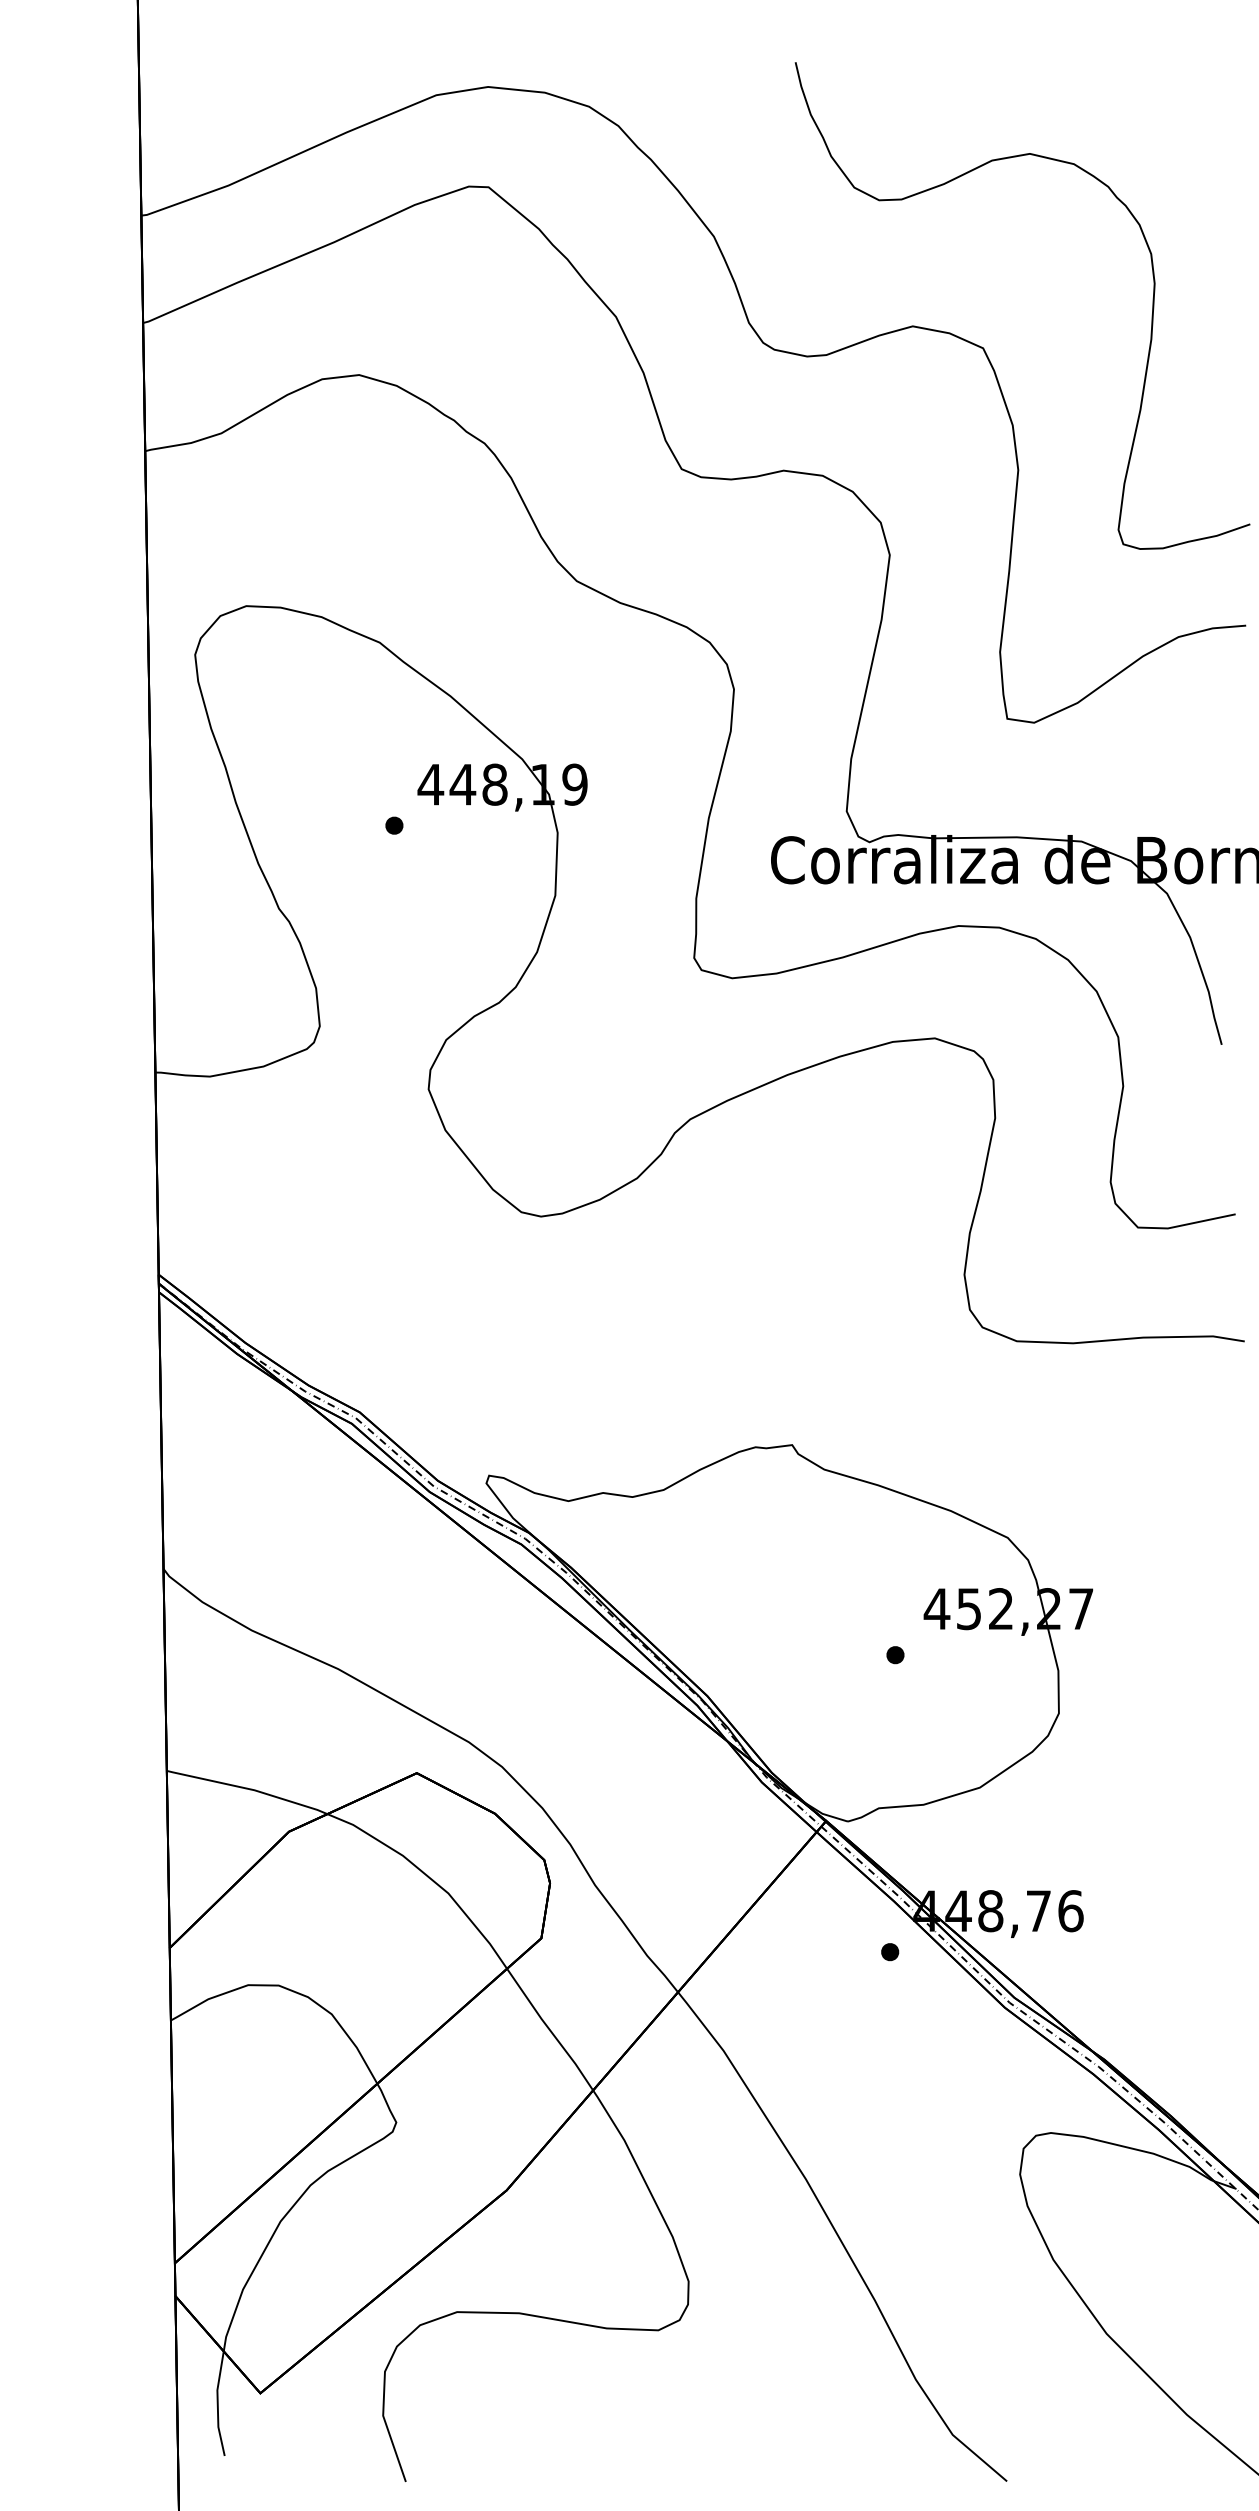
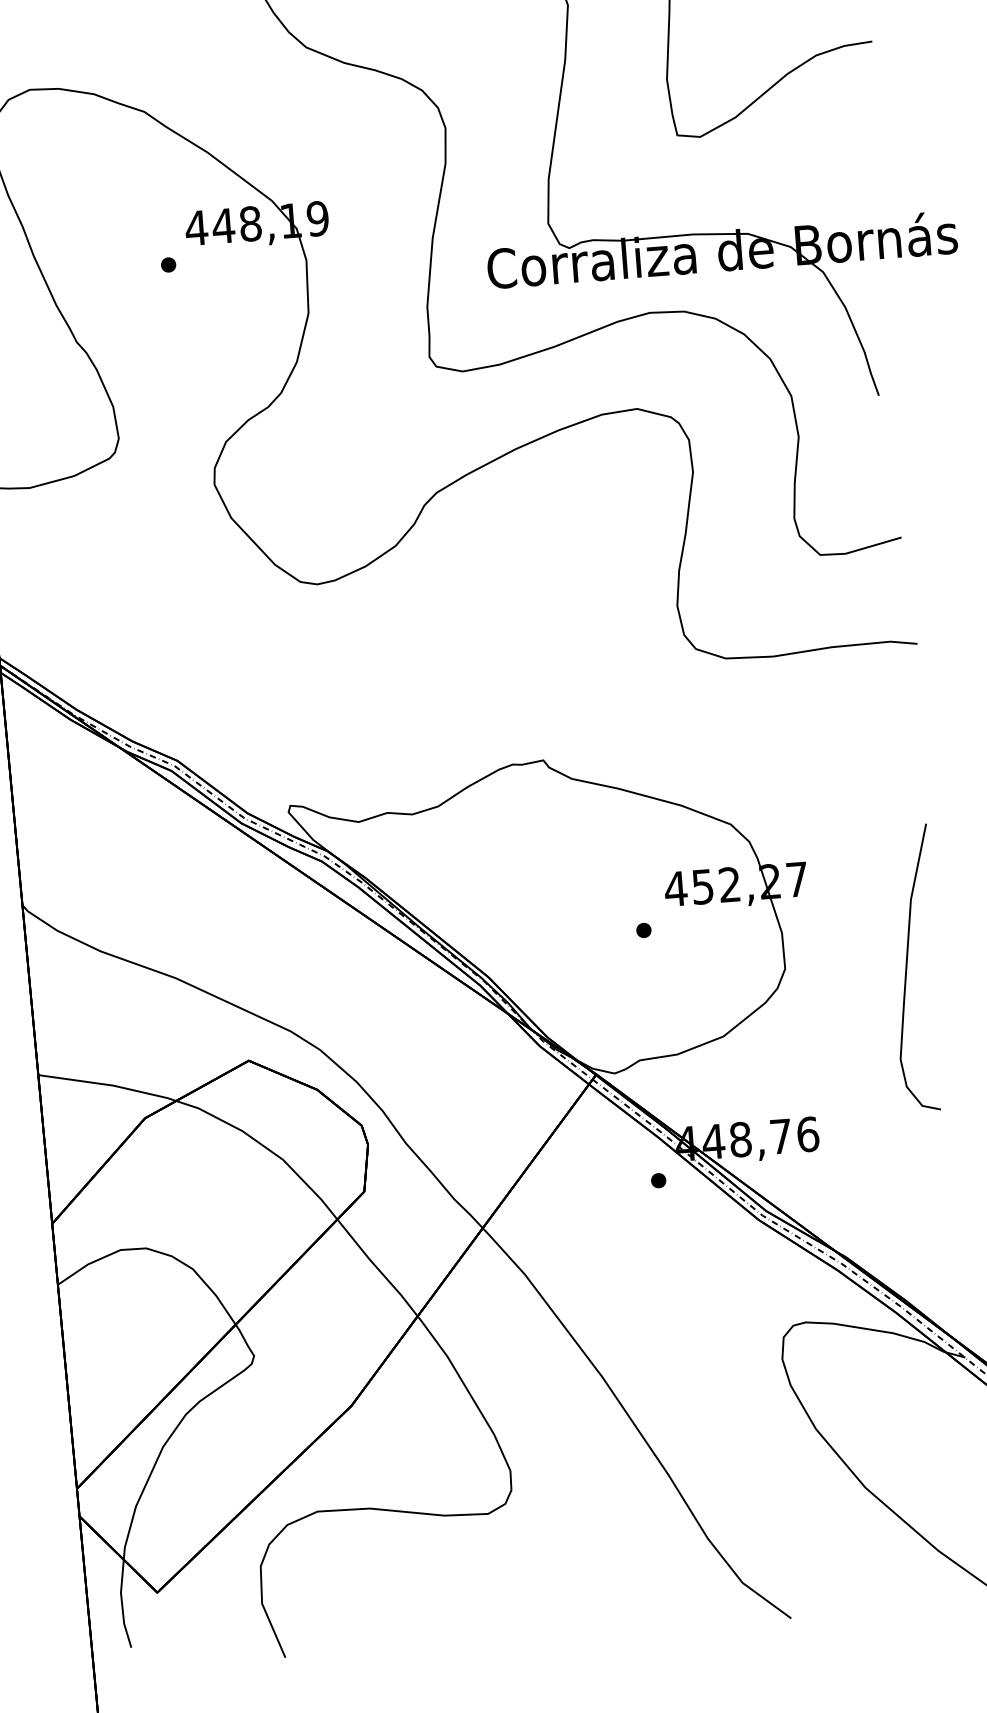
curve: (1203, 1722) -> (907, 967), added

